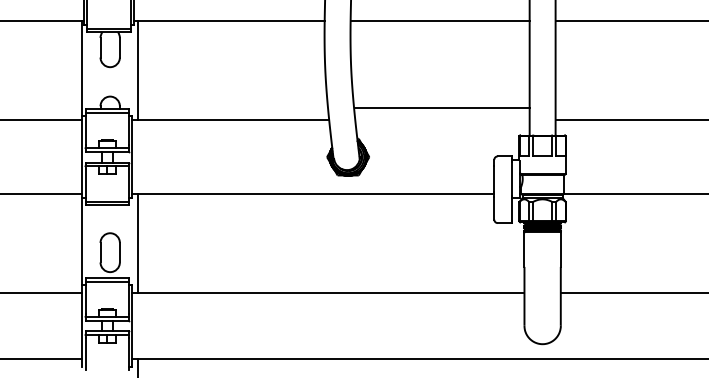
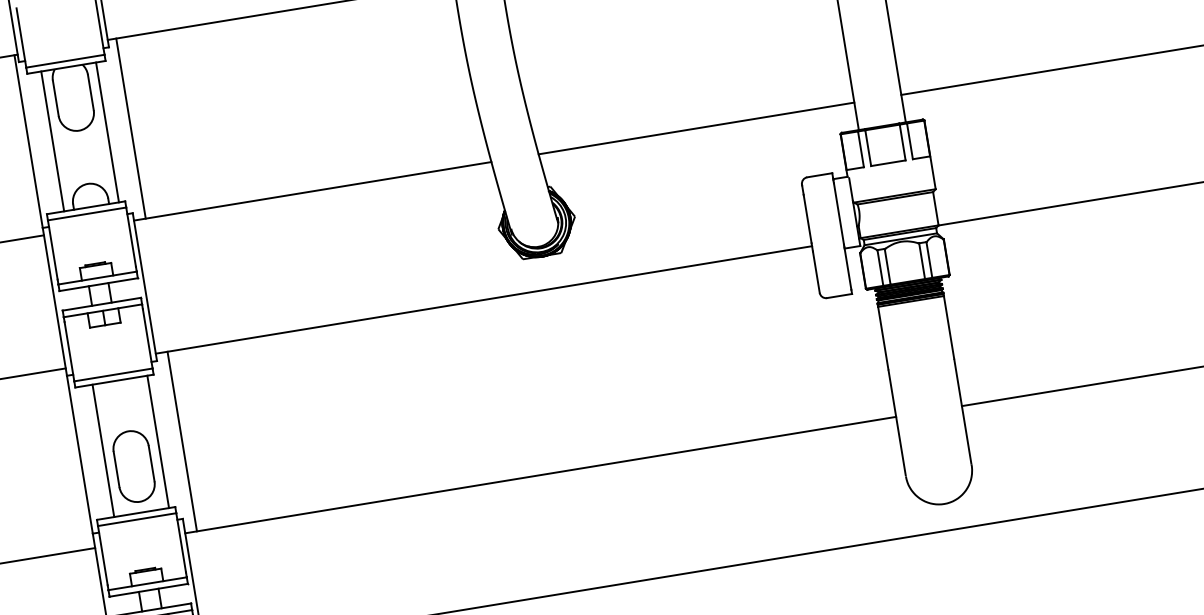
line: (95, 70) -> (53, 141), added
line: (125, 70) -> (107, 132), added
line: (442, 108) -> (696, 128), moved
line: (95, 241) -> (104, 450), added
line: (125, 241) -> (158, 441), added

